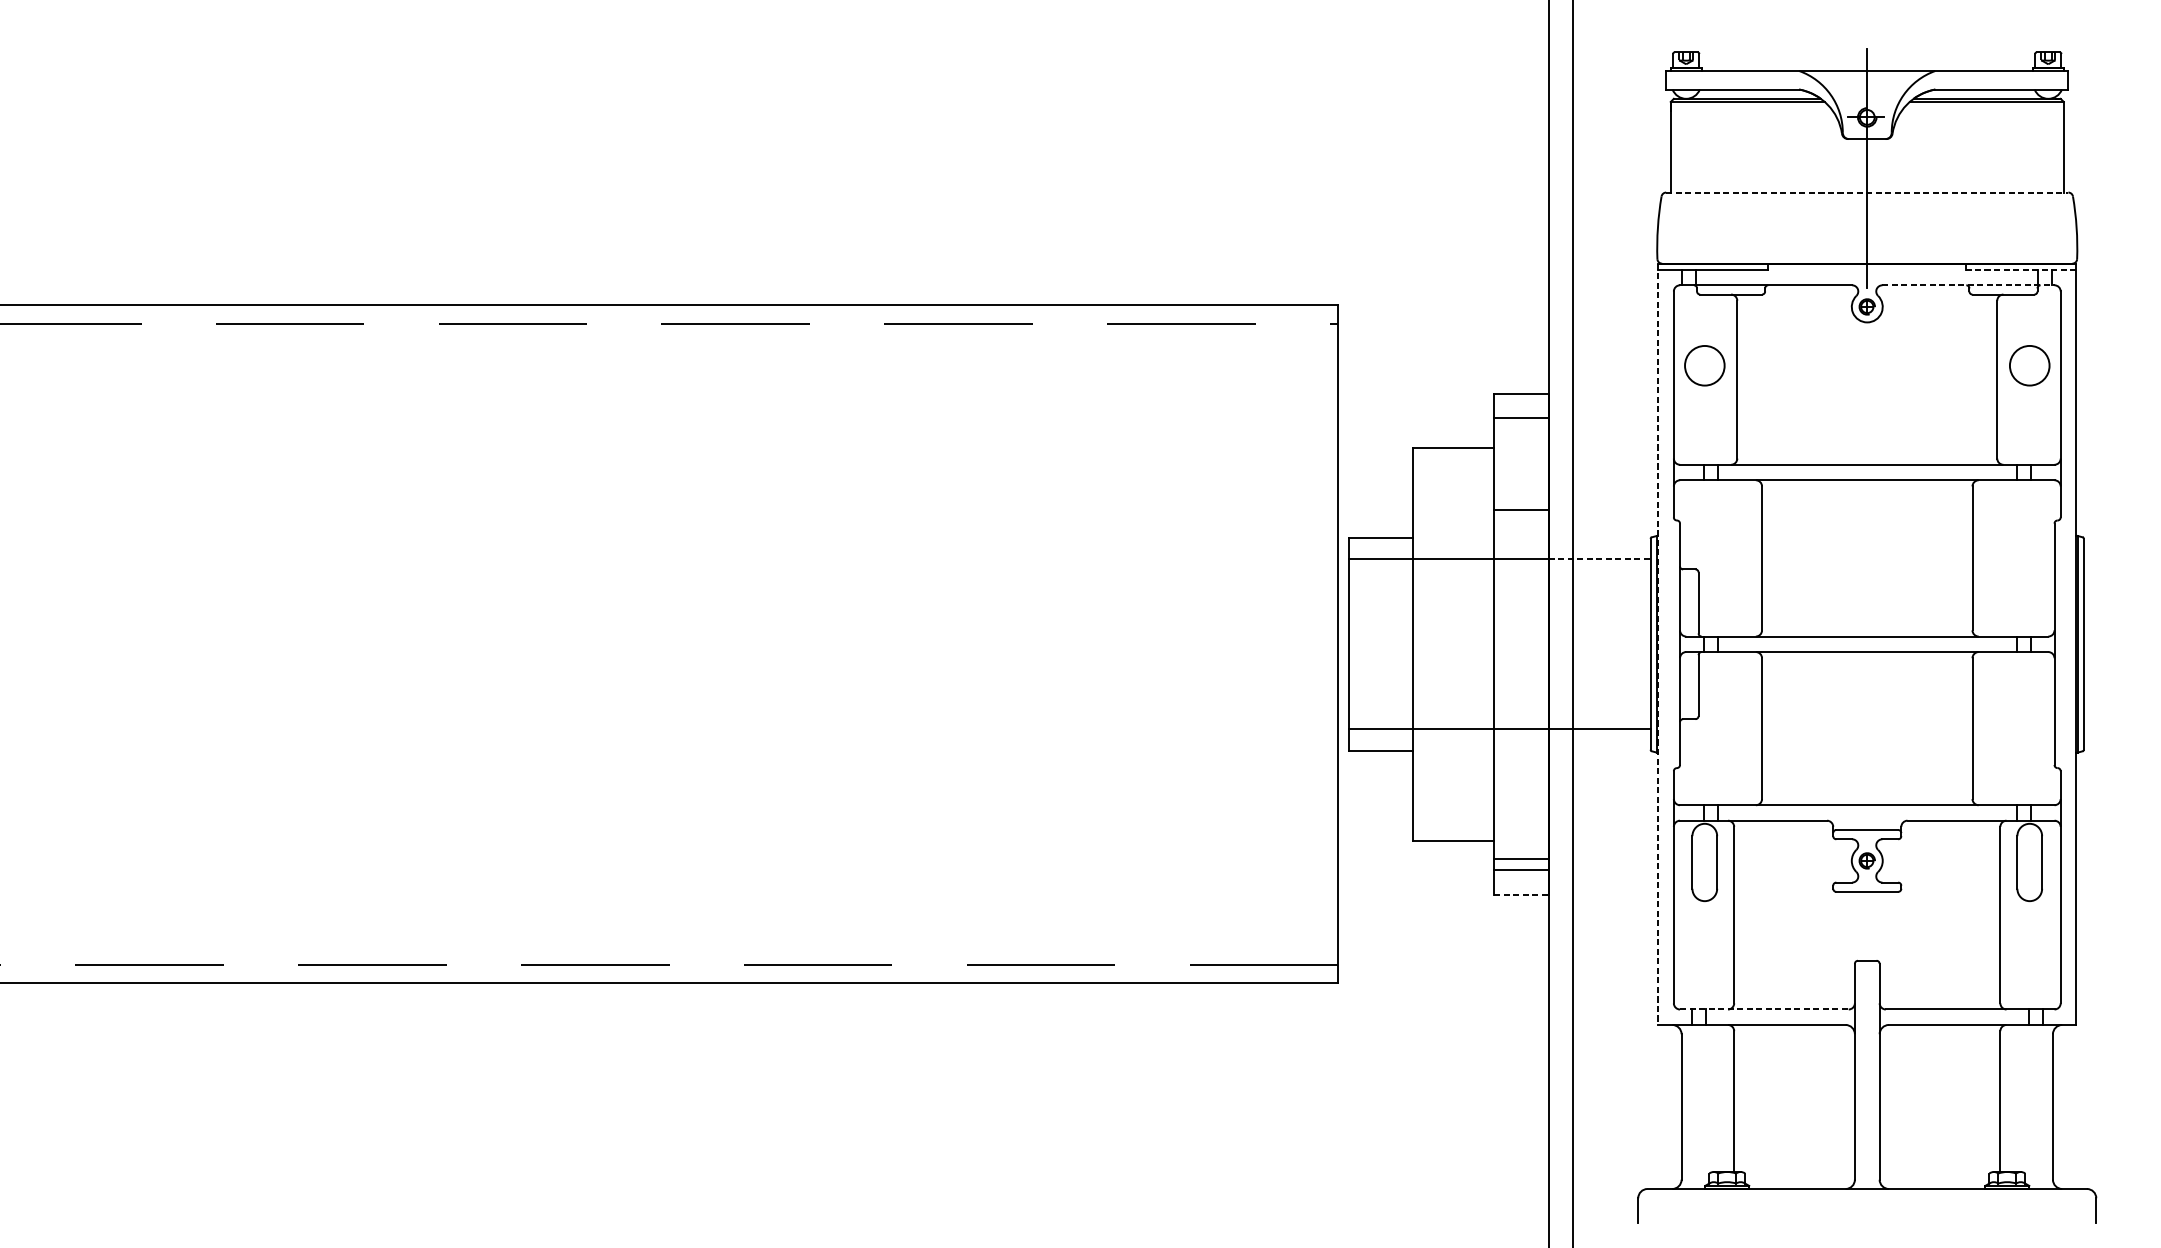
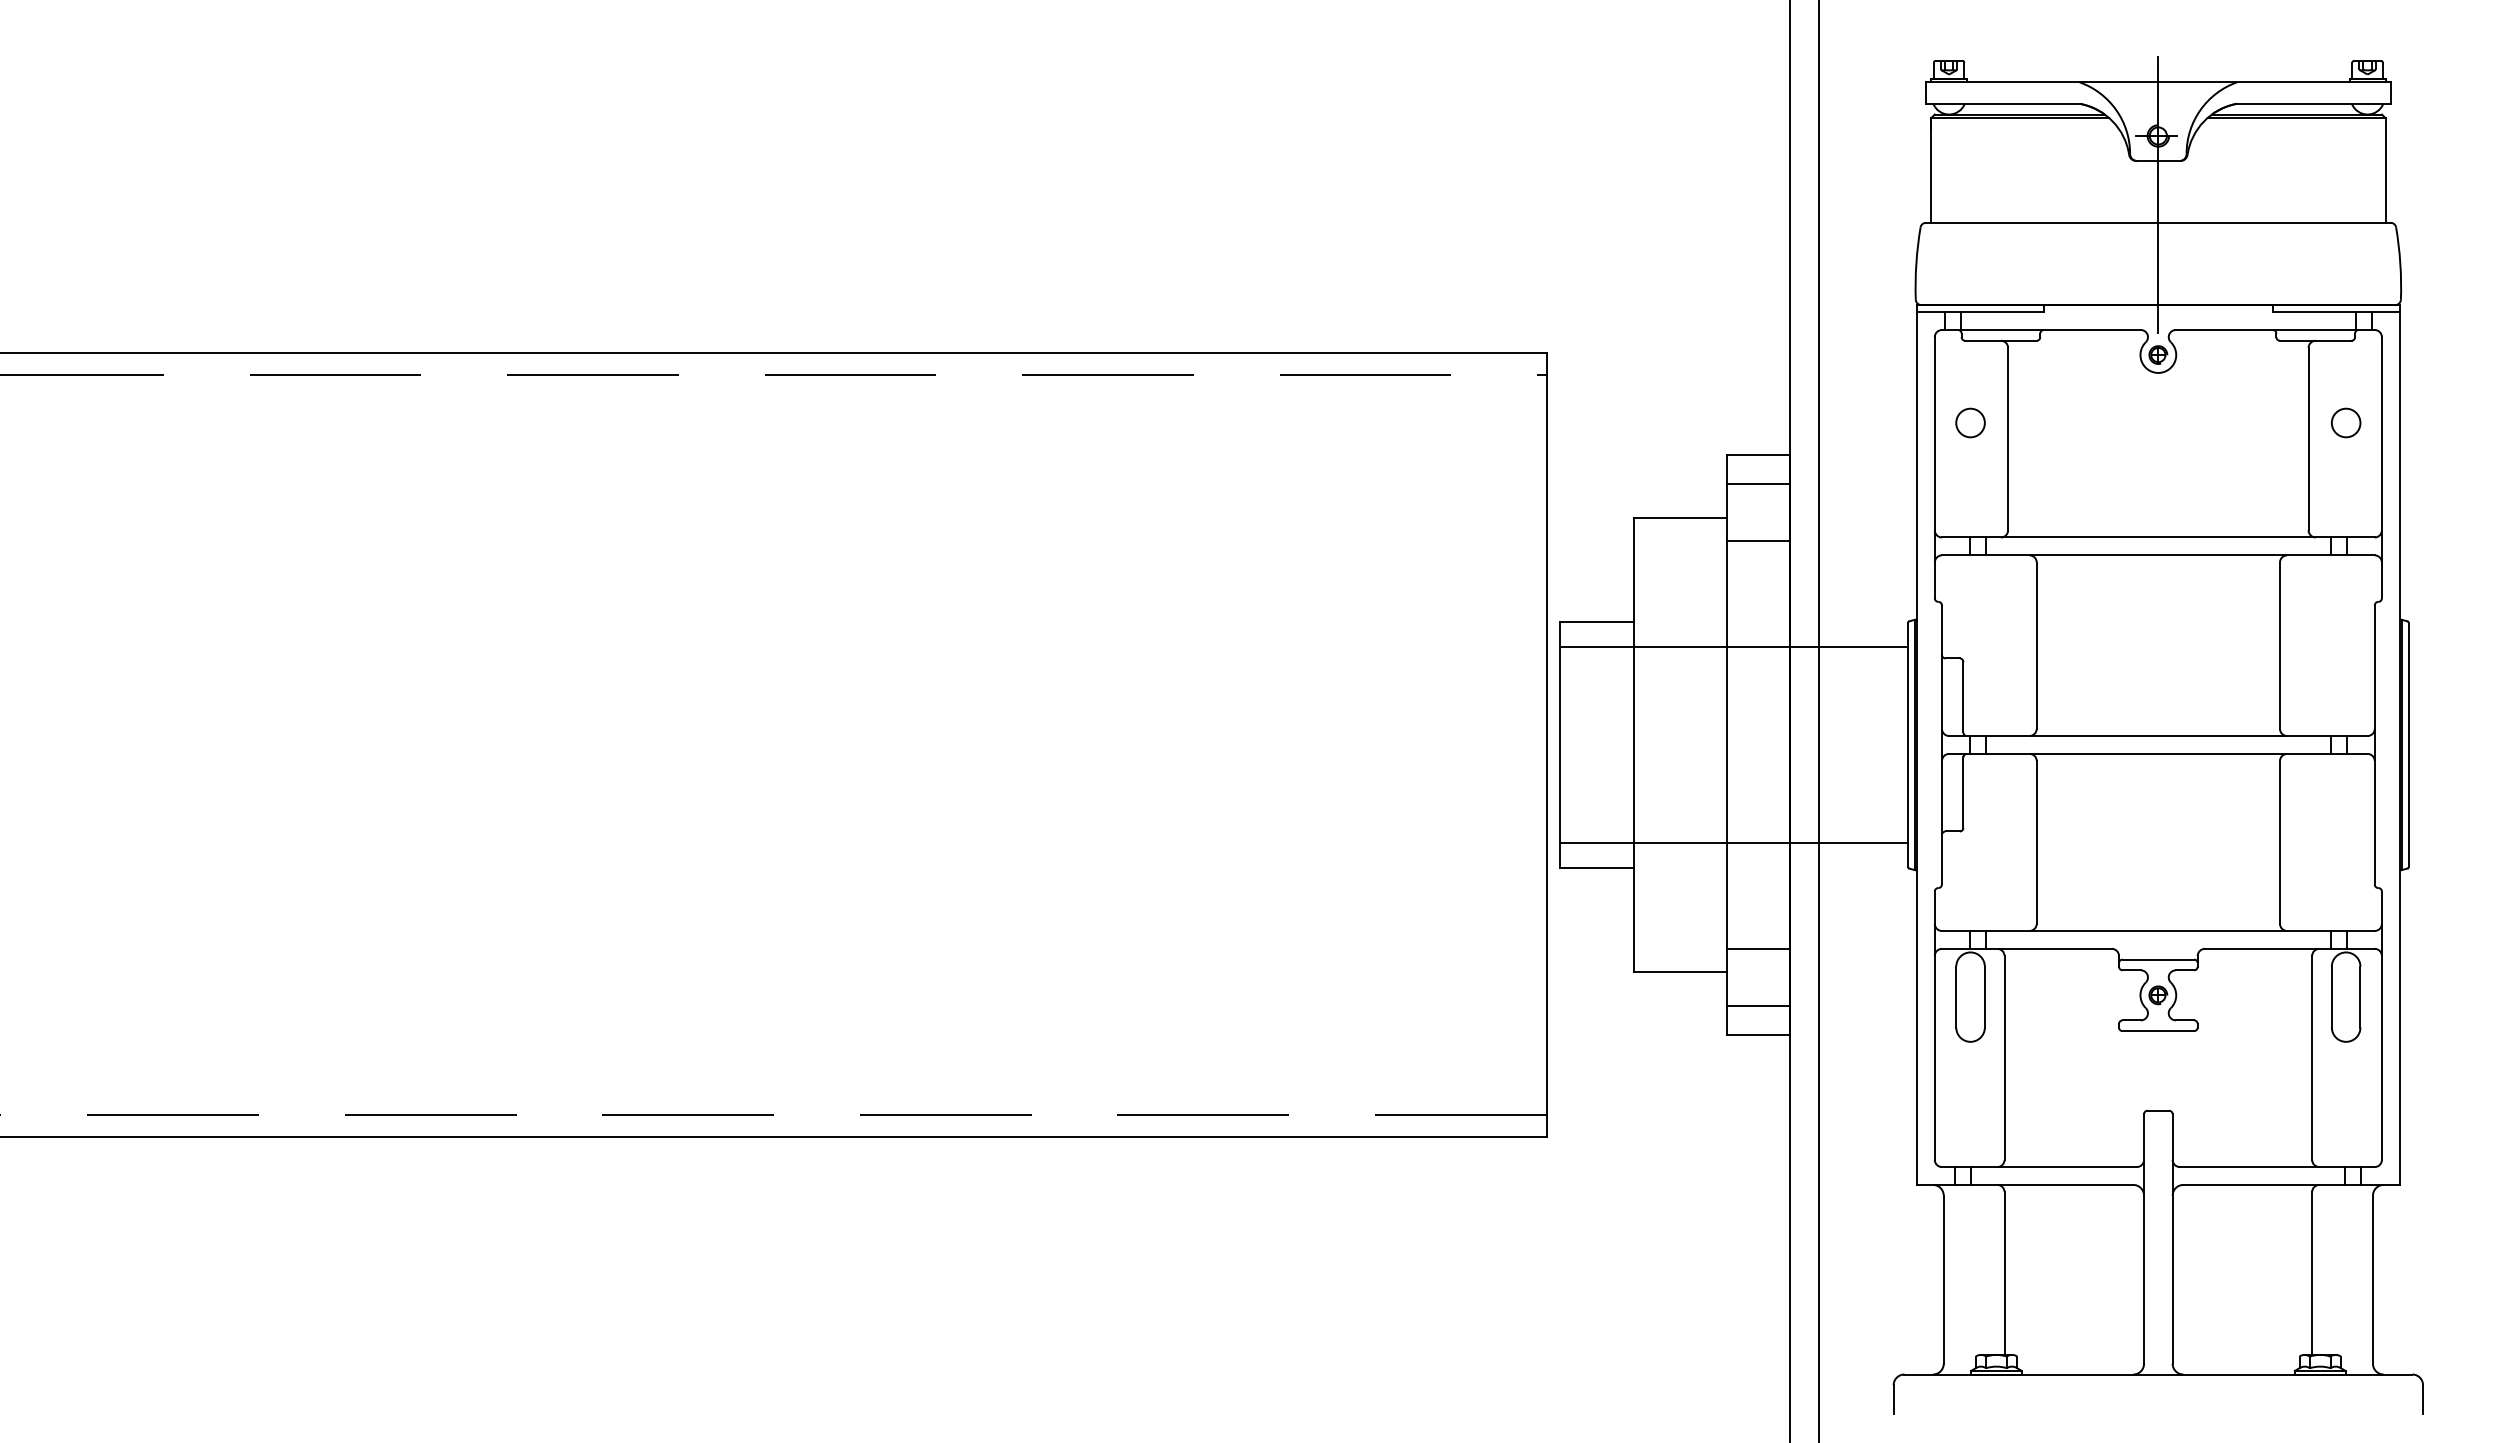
line: (1867, 192) -> (2158, 222), dashed -> solid
line: (2020, 270) -> (2335, 312), dashed -> solid
line: (1968, 285) -> (2275, 330), dashed -> solid
circle: (1704, 365) -> (1970, 422), size x0.62
circle: (2029, 365) -> (2345, 422), size x0.62
line: (1521, 510) -> (1758, 541), moved
line: (1600, 559) -> (1849, 646), dashed -> solid
line: (1658, 643) -> (1916, 744), dashed -> solid
line: (1521, 858) -> (1758, 948), moved
line: (1522, 894) -> (1759, 1034), dashed -> solid
line: (1764, 1009) -> (2039, 1167), dashed -> solid

